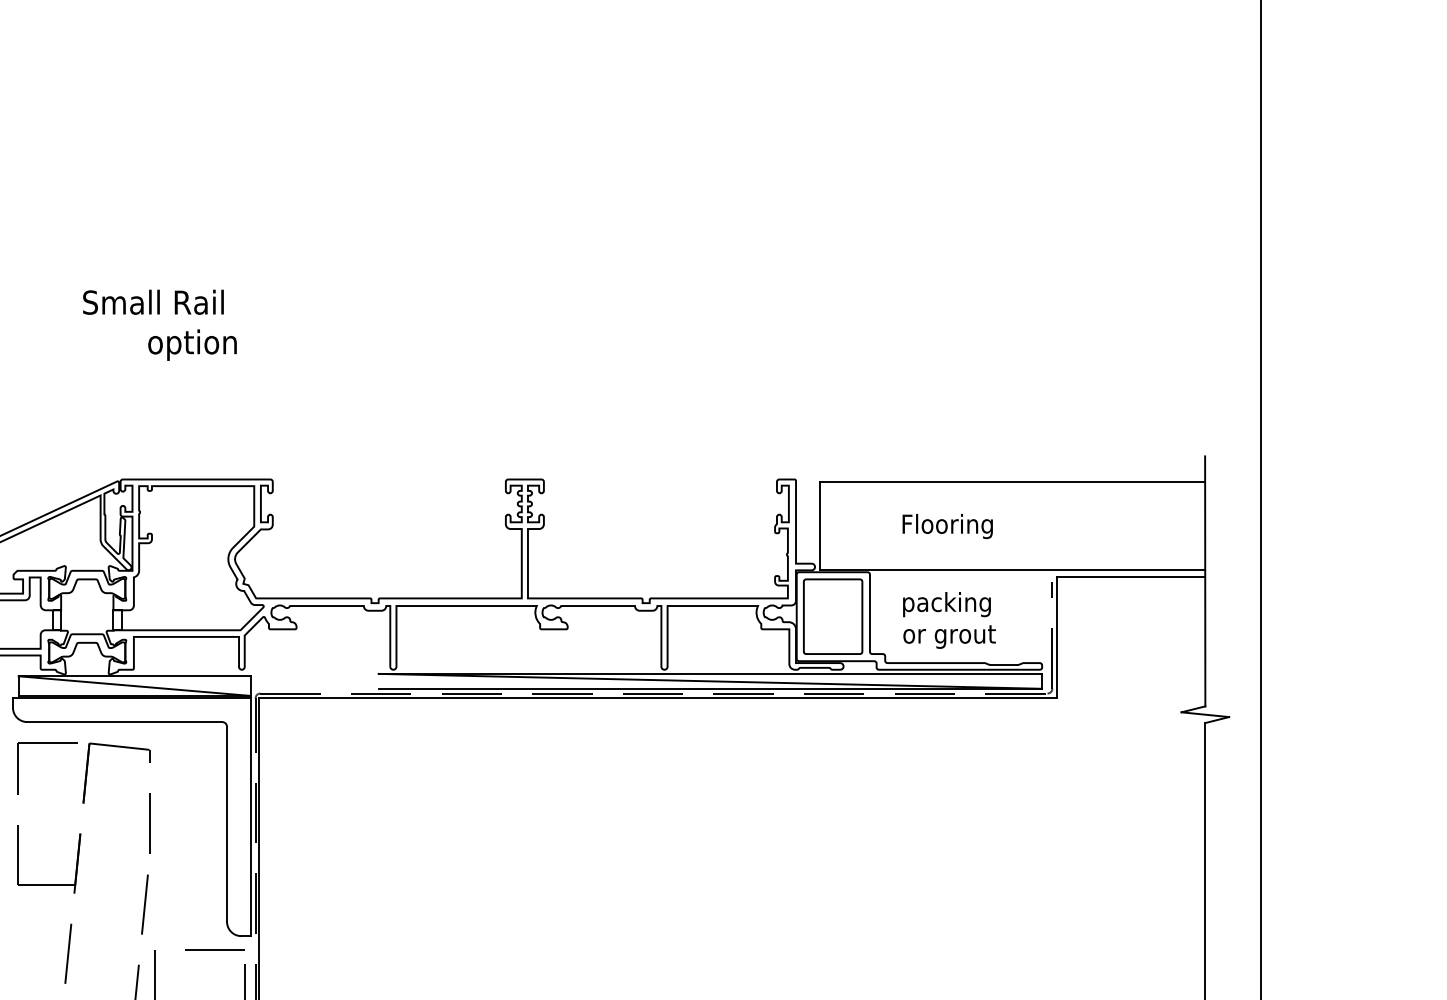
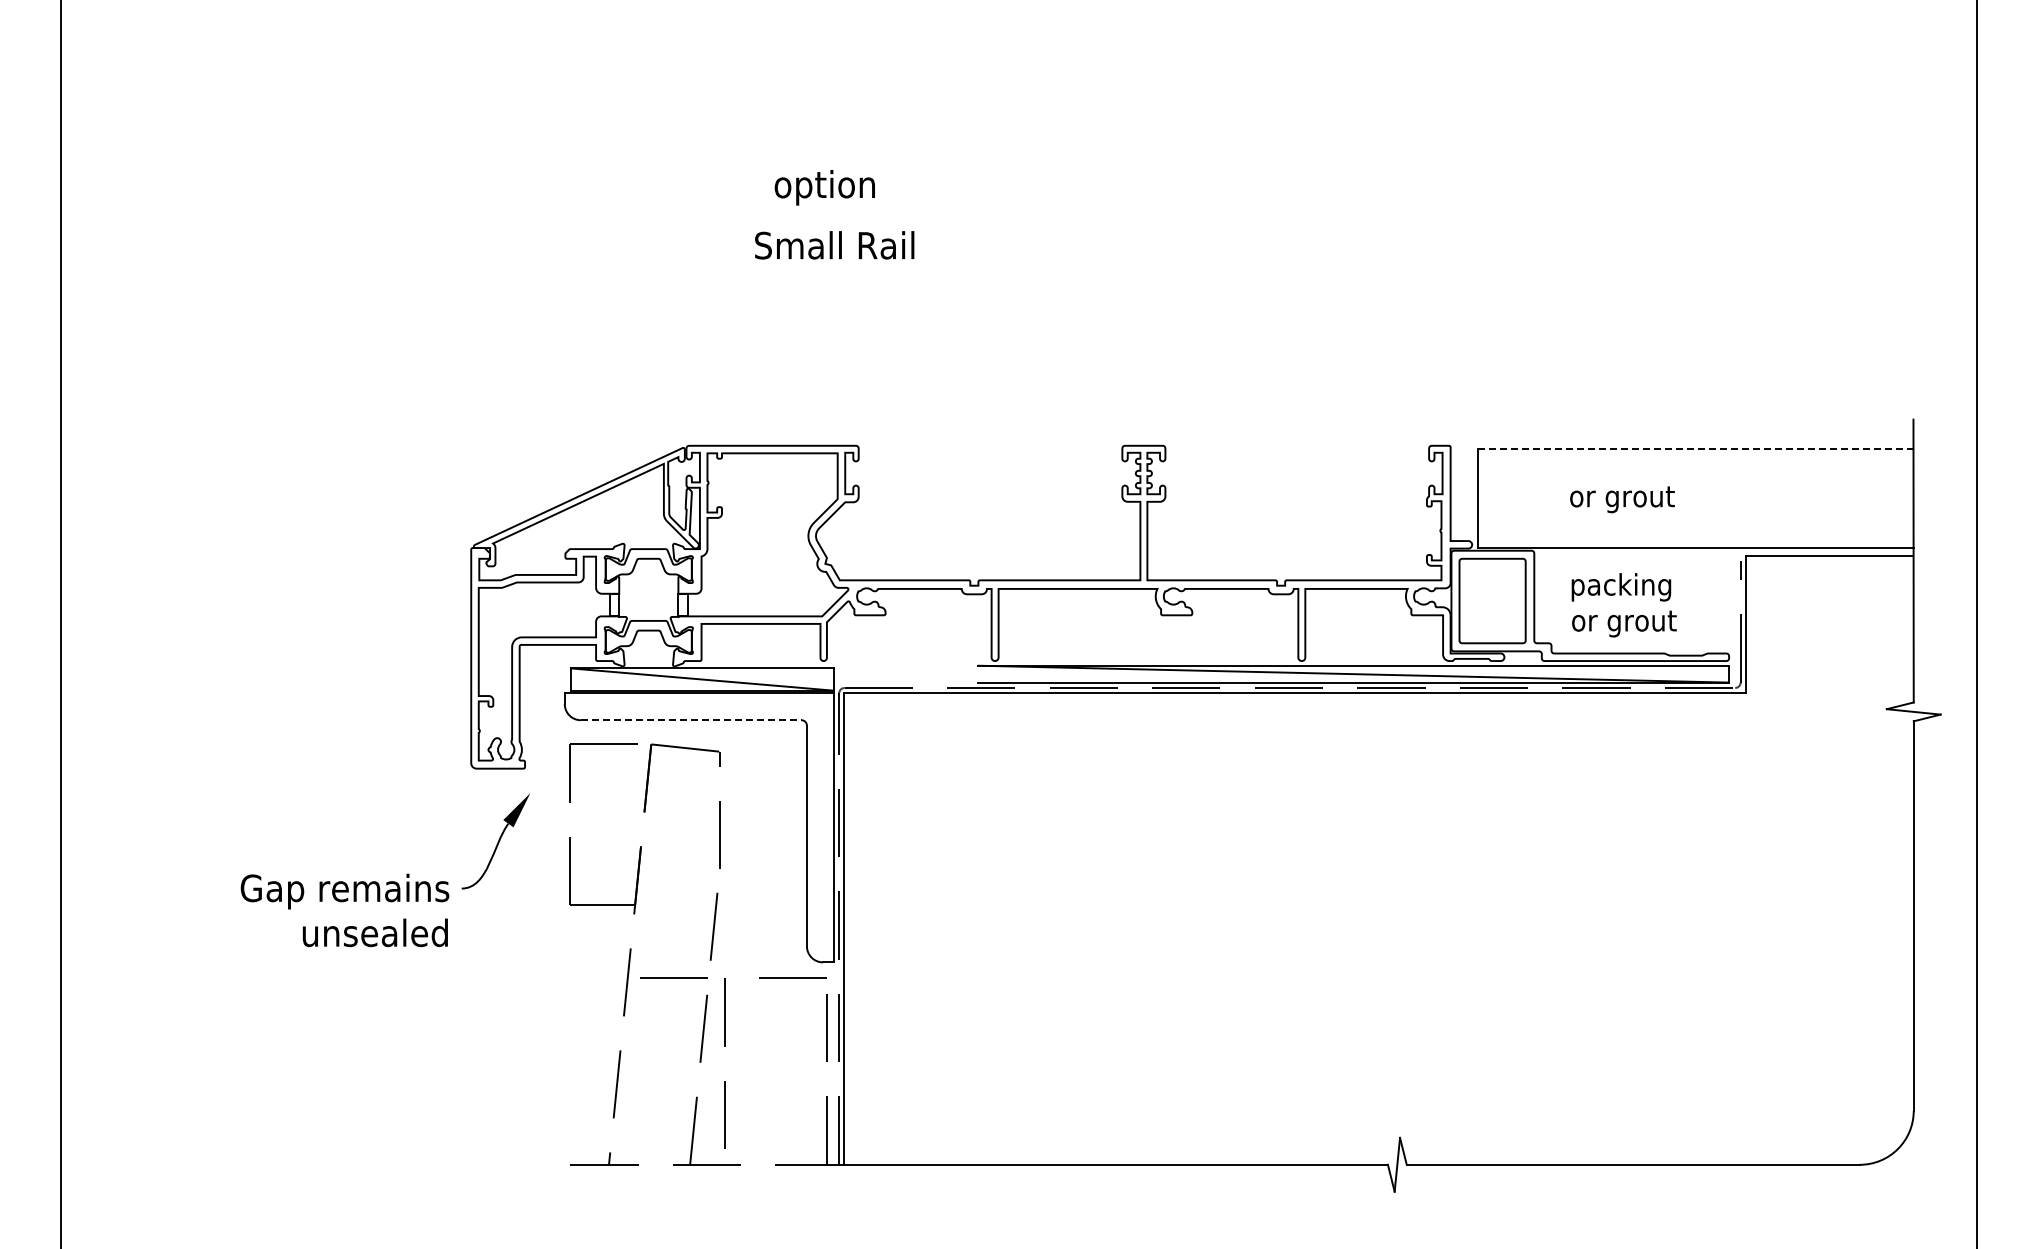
text: (153, 302) -> (834, 245), moved
text: (192, 344) -> (824, 187), moved
line: (1012, 481) -> (1695, 448), solid -> dashed
text: (947, 526) -> (1622, 498), Flooring -> or grout
line: (125, 722) -> (691, 720), solid -> dashed
line: (109, 949) -> (673, 977), added

